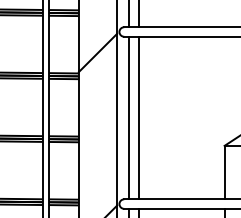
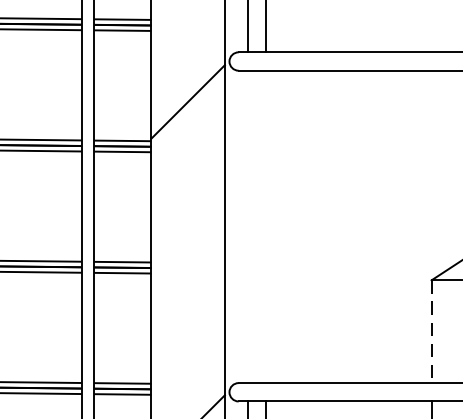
line: (129, 117) -> (248, 225), removed
line: (138, 117) -> (266, 225), removed
line: (224, 172) -> (431, 331), solid -> dashed

